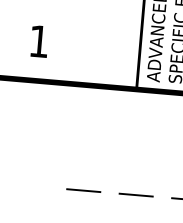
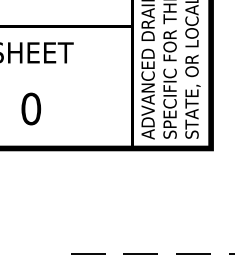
text: (39, 41) -> (31, 108), 1 -> 0

